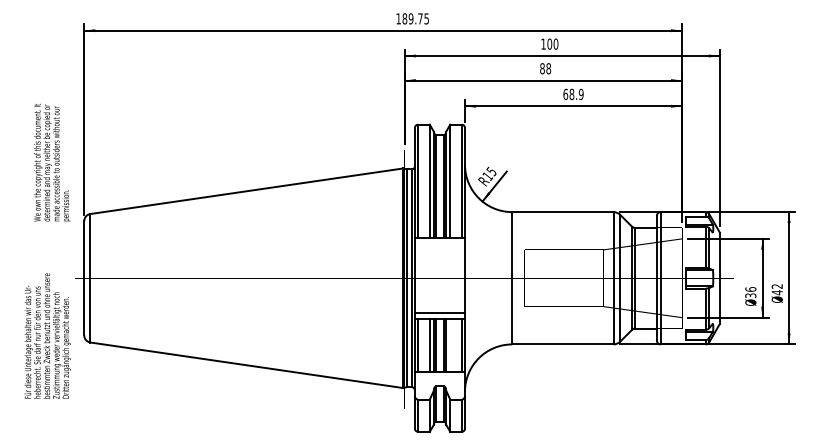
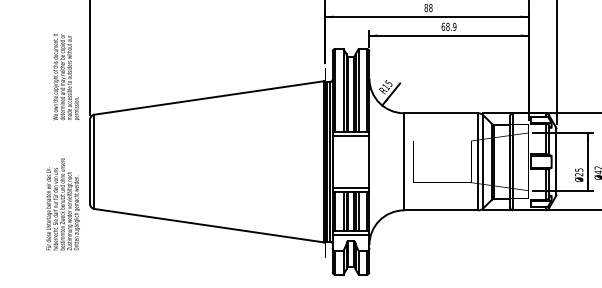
line: (439, 243) -> (350, 136), added
text: (750, 292) -> (578, 172), 36 -> 25
line: (450, 345) -> (358, 211), added
line: (439, 377) -> (350, 234), added

